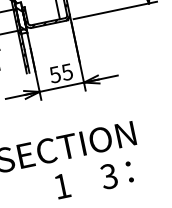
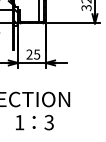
text: (55, 74) -> (29, 54), 55 -> 25
text: (128, 172) -> (33, 122), moved

